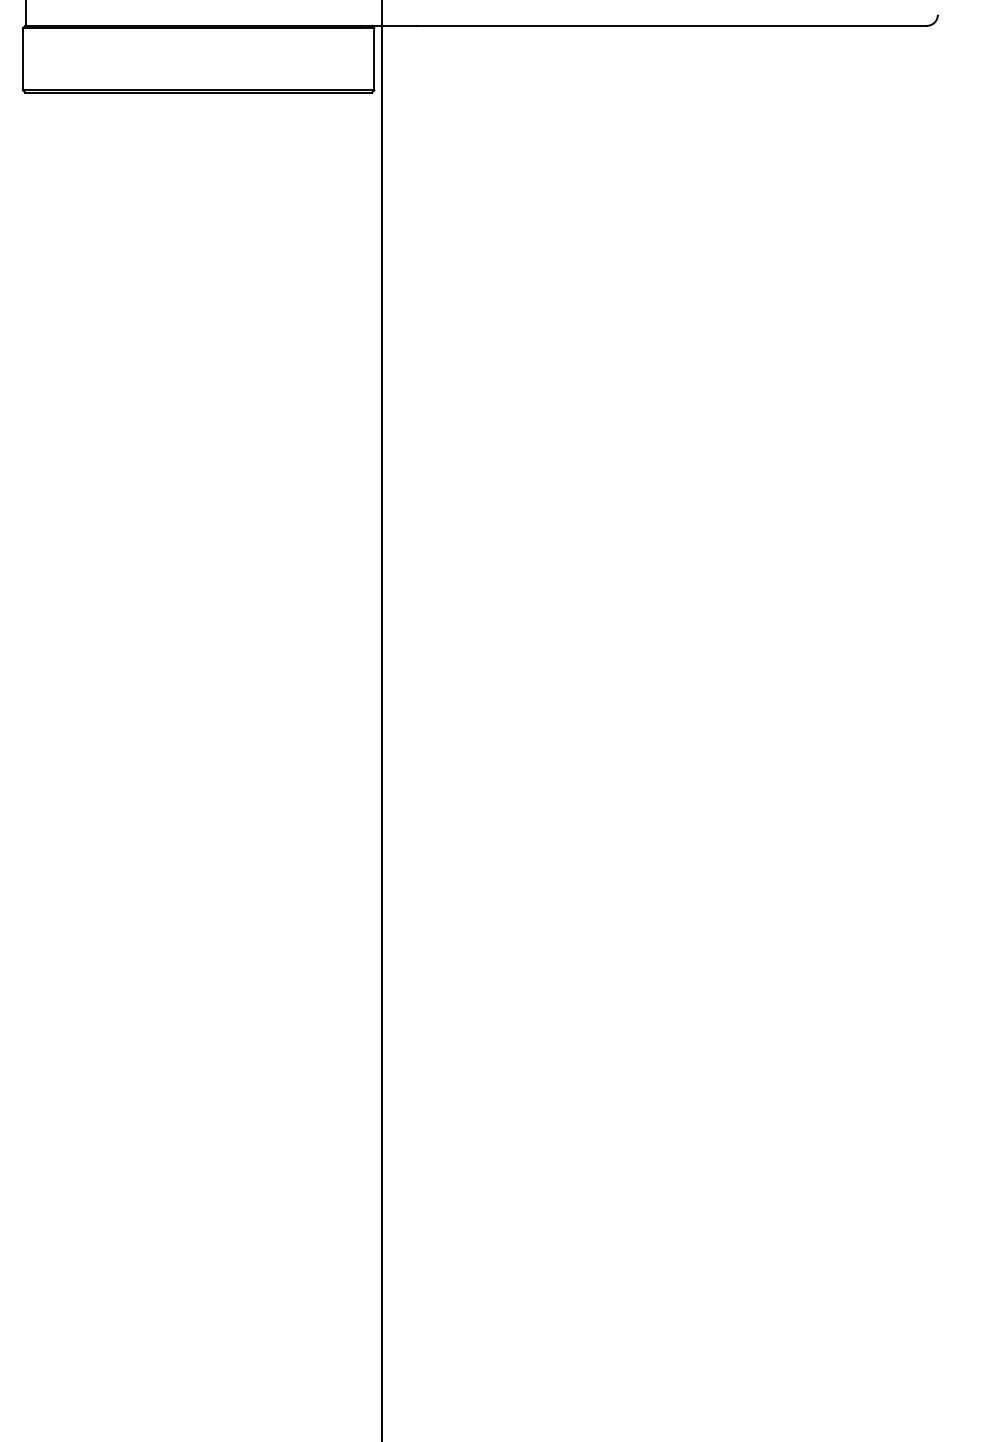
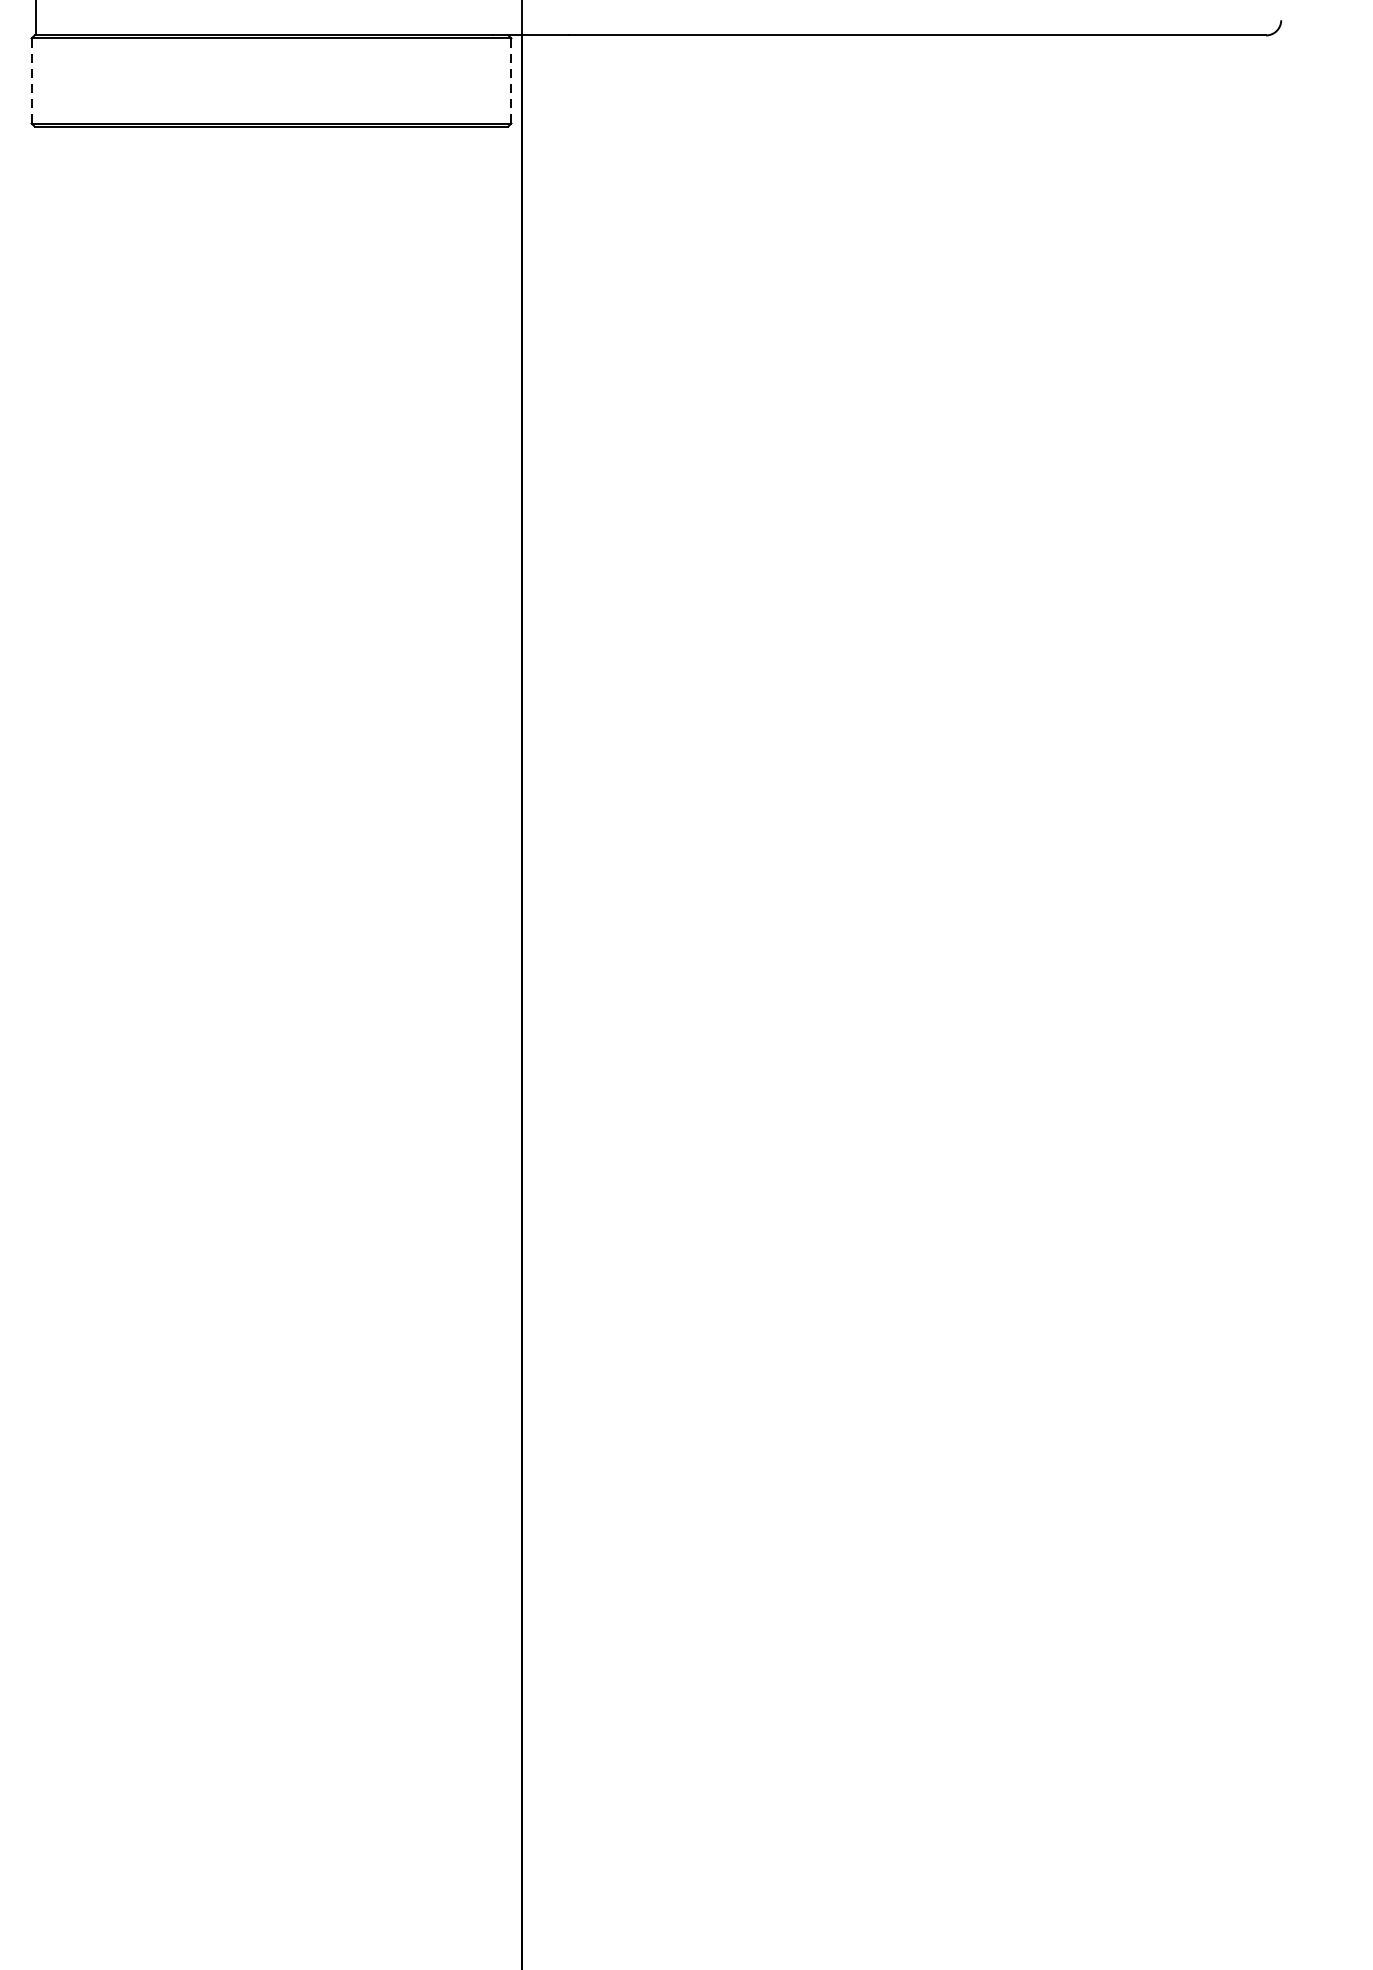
line: (23, 58) -> (32, 80), solid -> dashed
line: (374, 58) -> (511, 80), solid -> dashed

